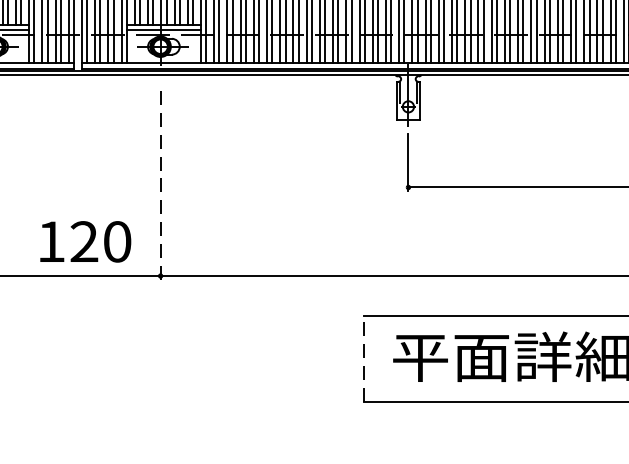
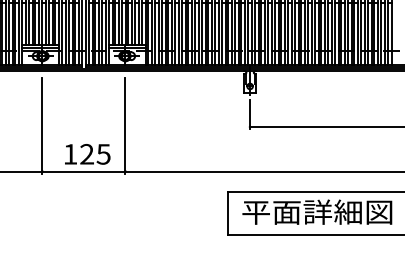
line: (160, 186) -> (125, 126), dashed -> solid
text: (116, 242) -> (103, 154), 120 -> 125
line: (363, 359) -> (227, 213), dashed -> solid

